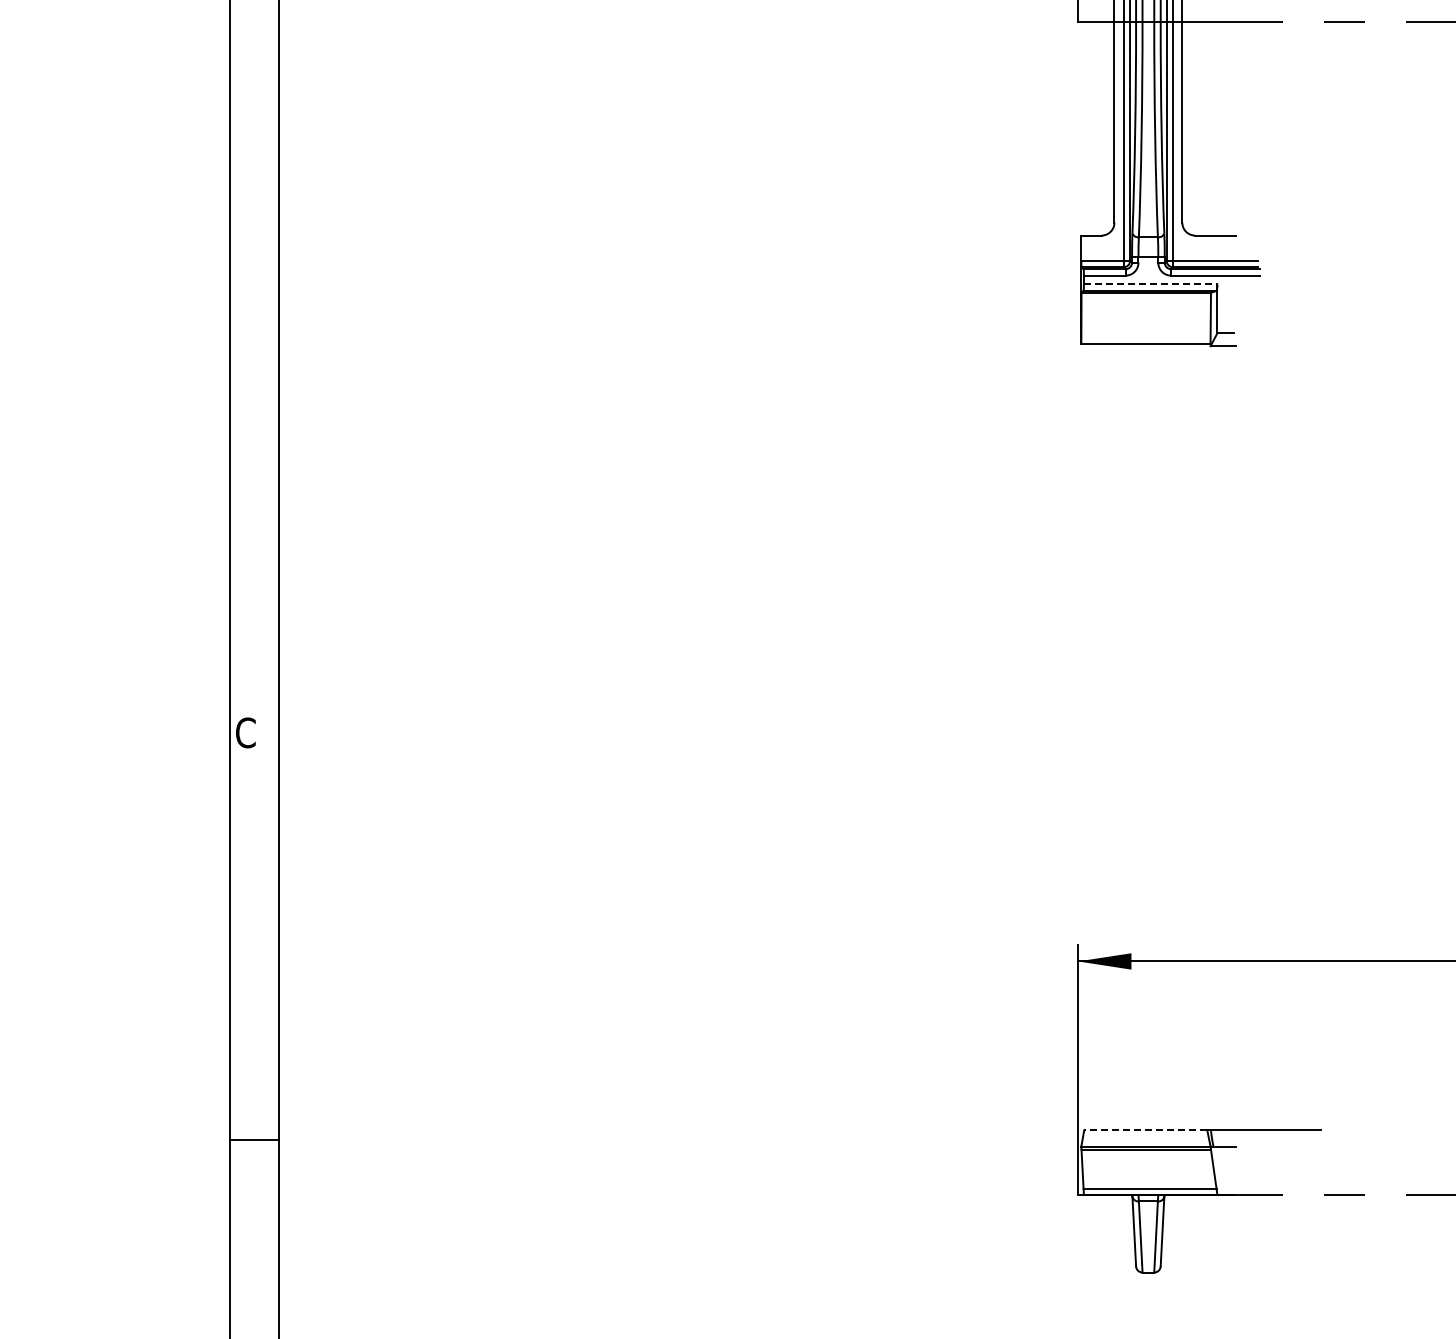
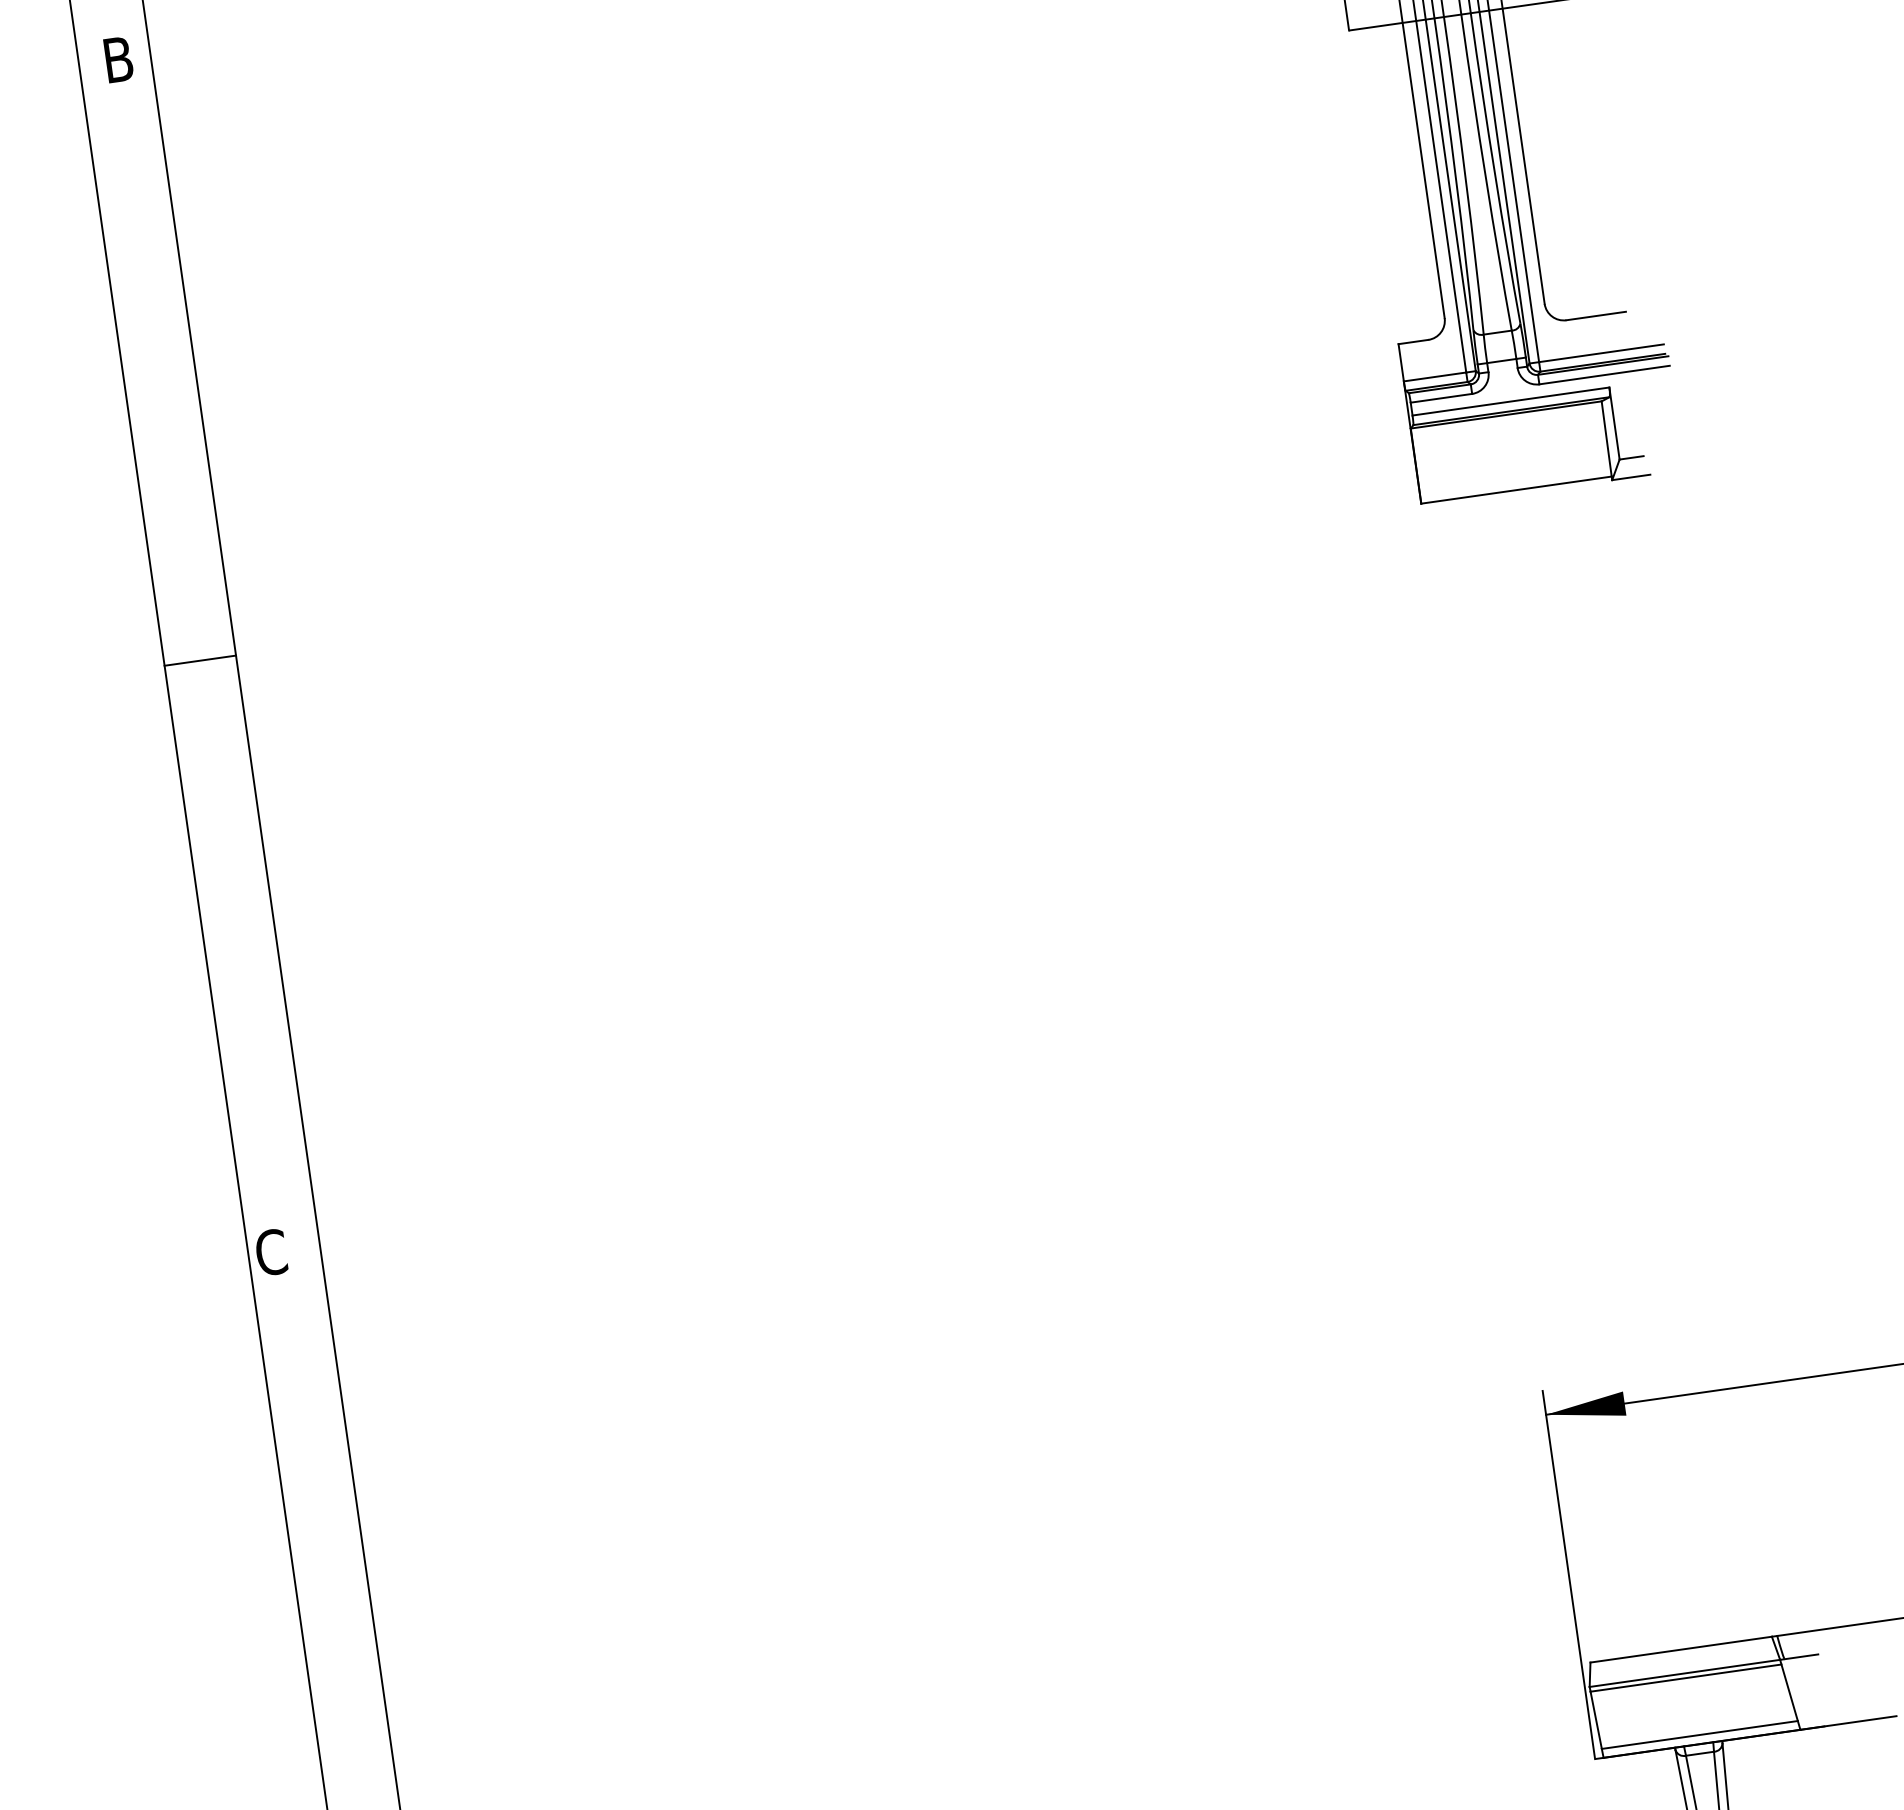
line: (1150, 284) -> (1510, 401), dashed -> solid
line: (254, 332) -> (200, 660), added
line: (1145, 1130) -> (1680, 1649), dashed -> solid

